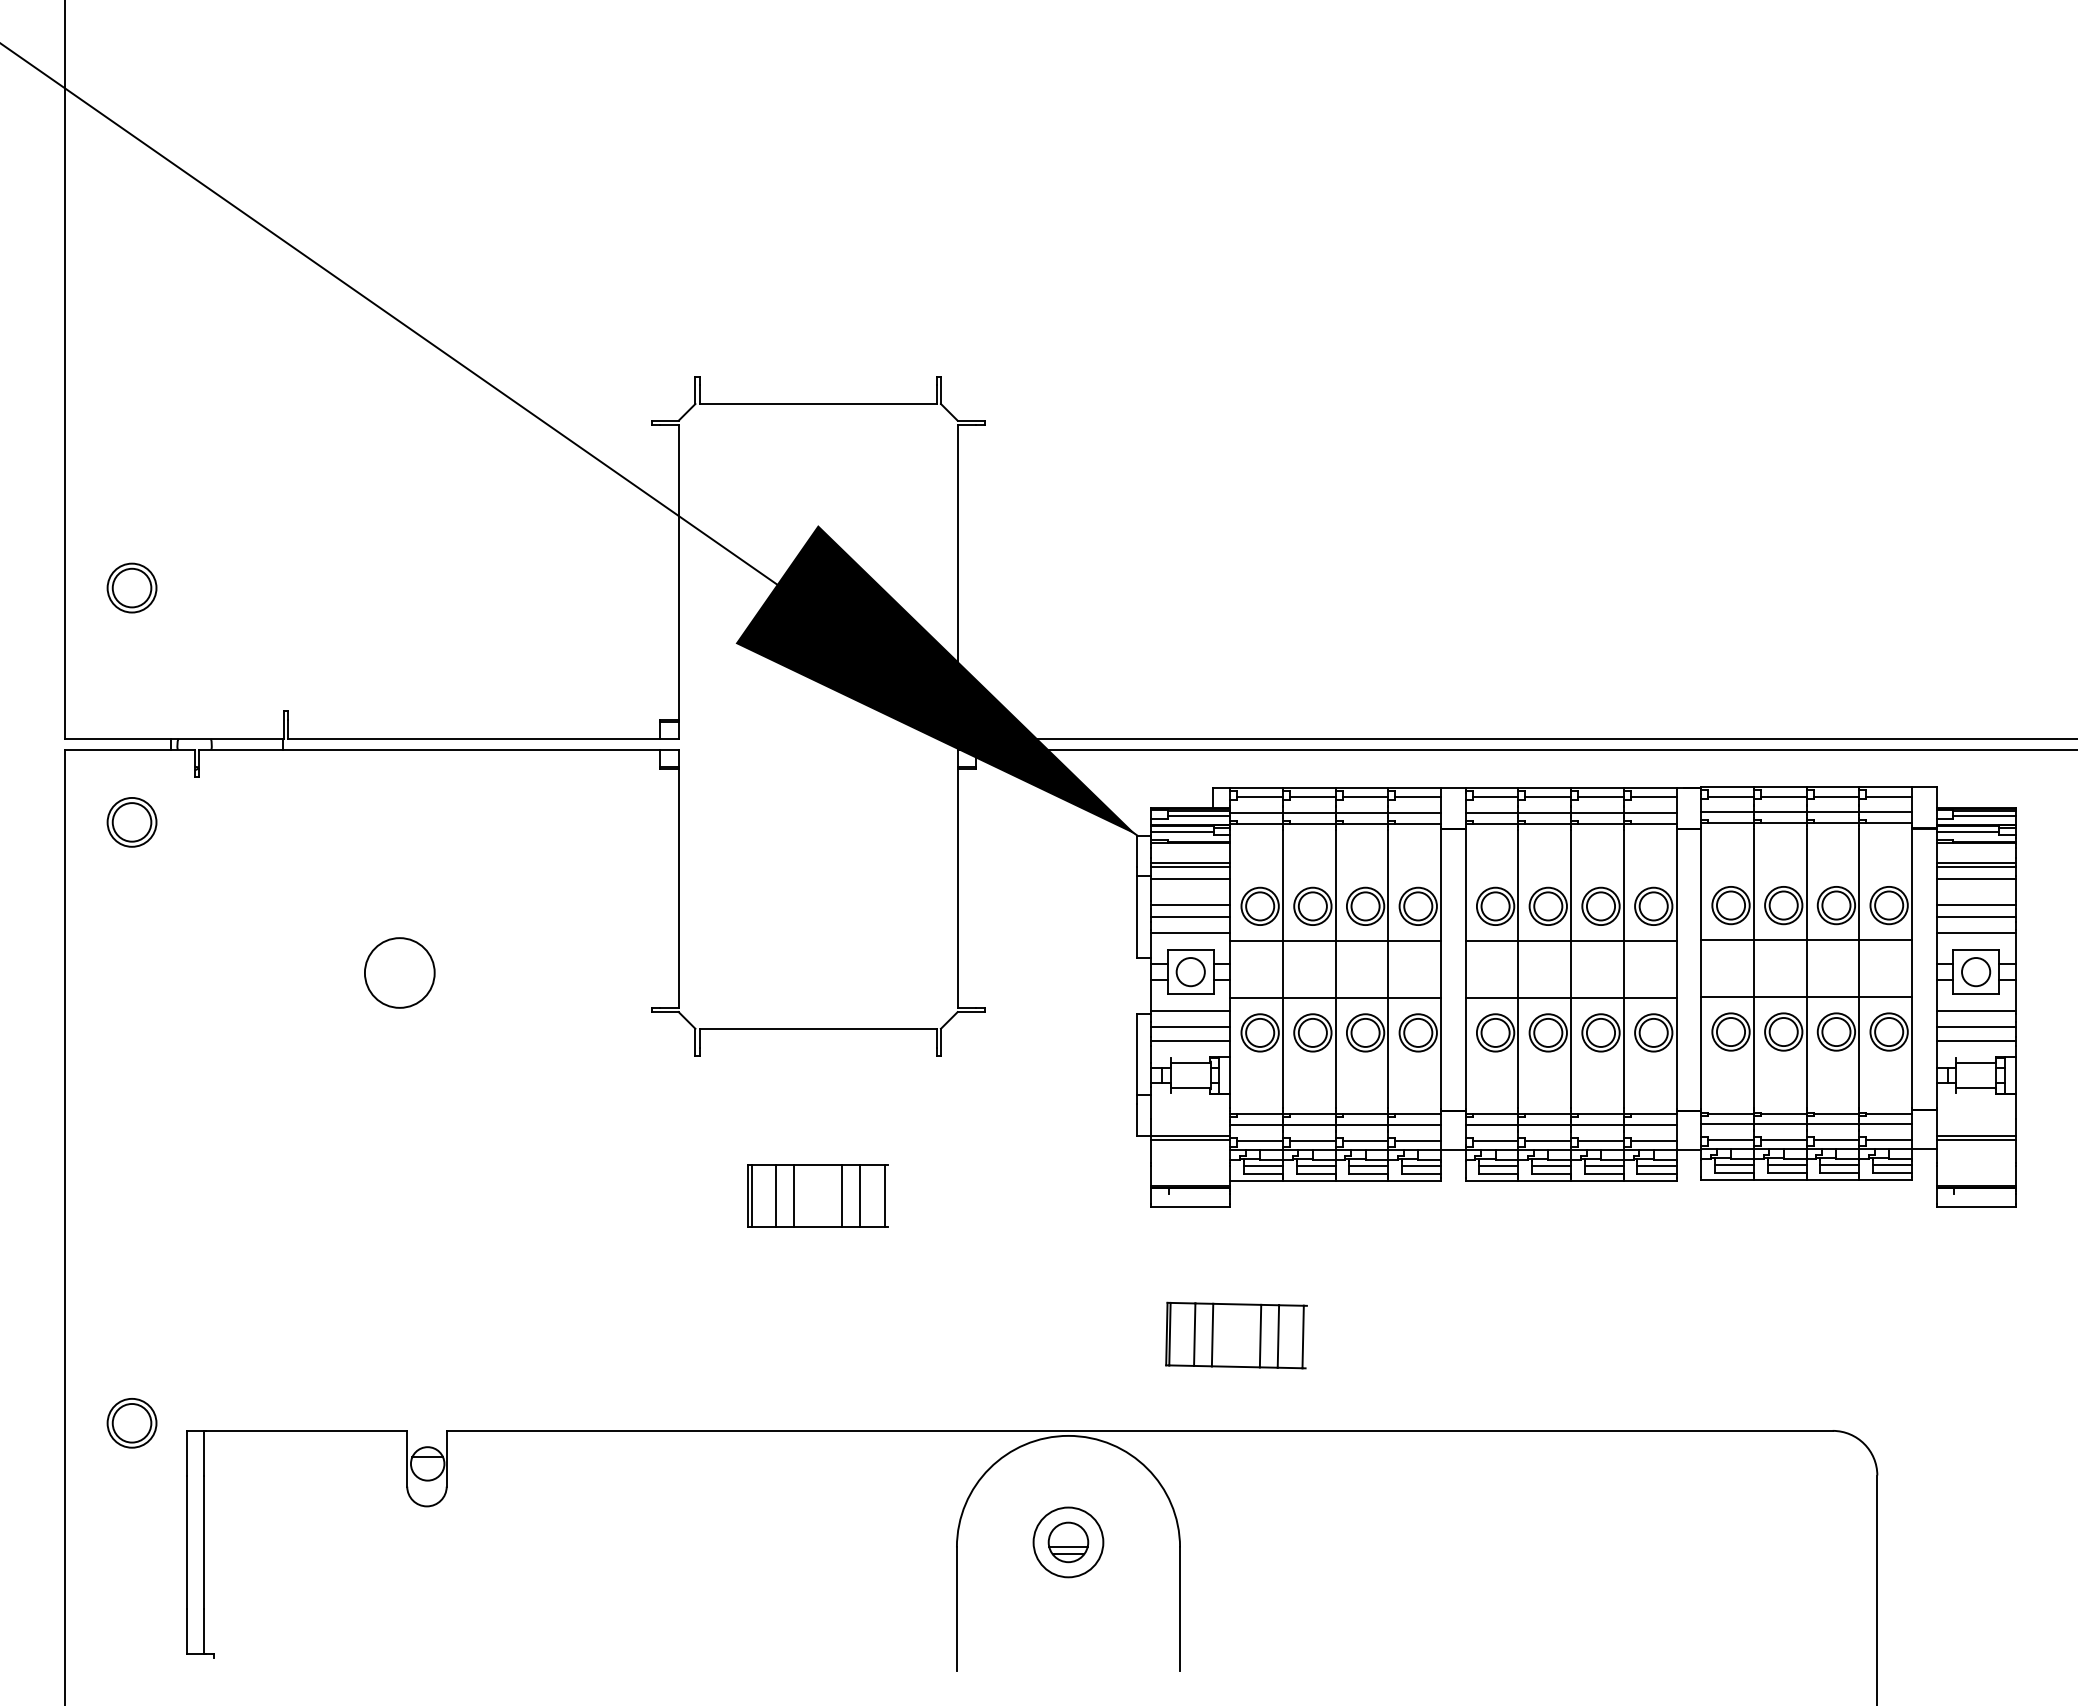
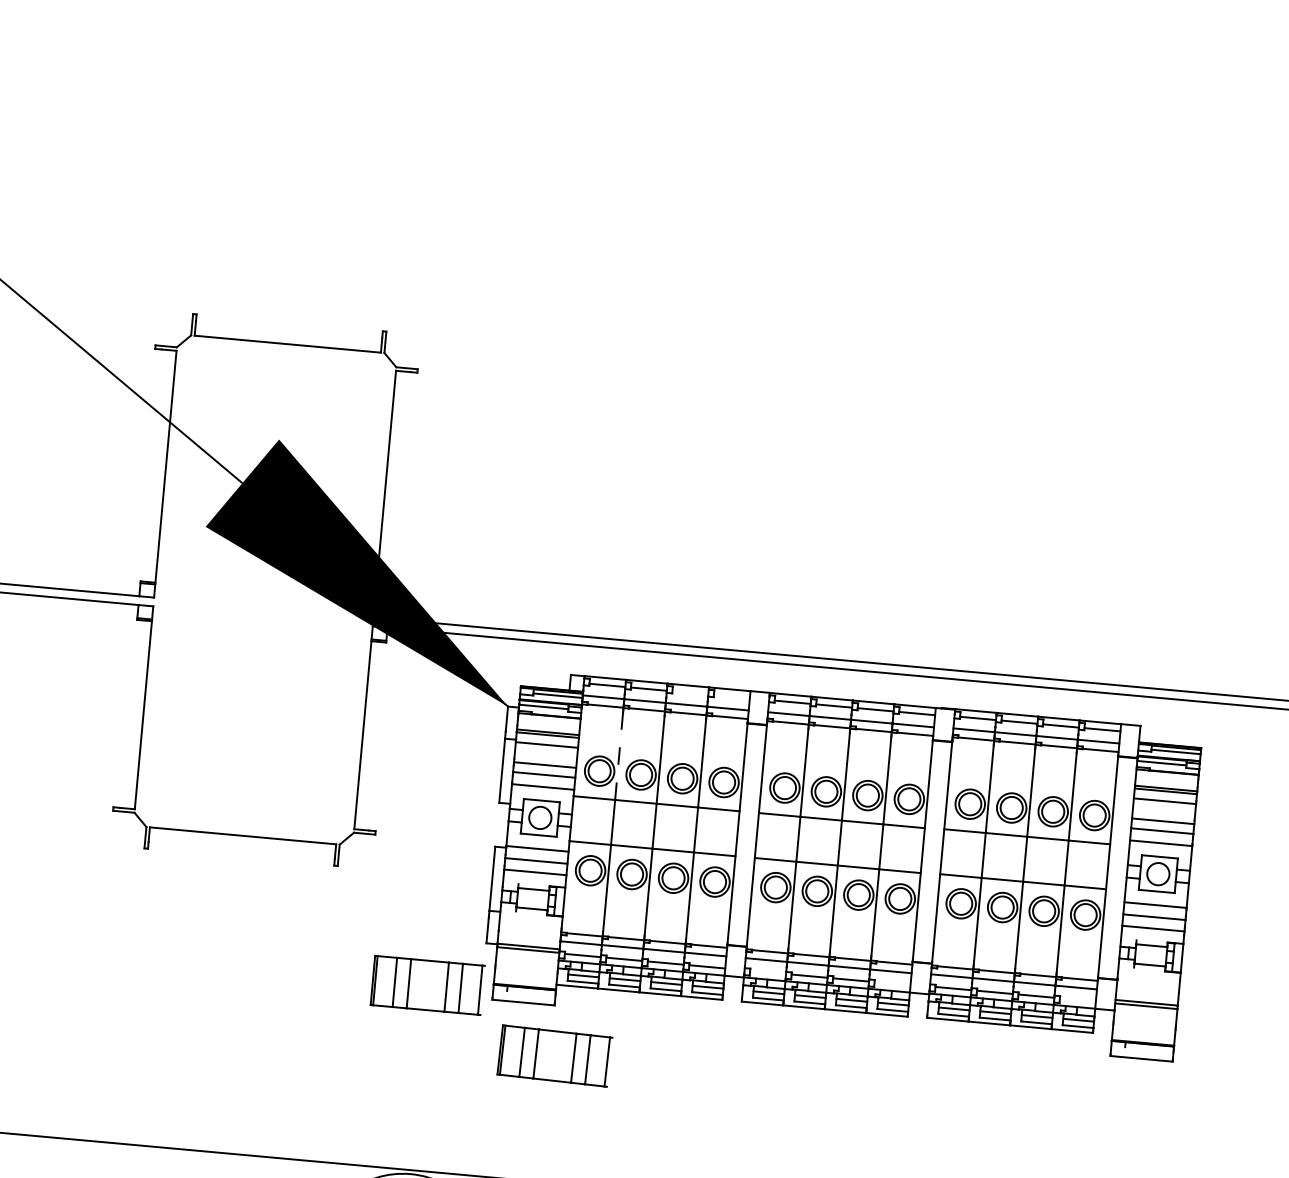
line: (1365, 797) -> (690, 693), removed
line: (1418, 797) -> (732, 696), removed
line: (1283, 885) -> (619, 756), solid -> dashed
line: (1888, 1139) -> (1077, 999), removed
line: (1495, 1140) -> (768, 972), removed
line: (1653, 1140) -> (892, 983), removed
part: (817, 1195) -> (427, 984), moved
part: (1236, 1335) -> (554, 1056), moved

